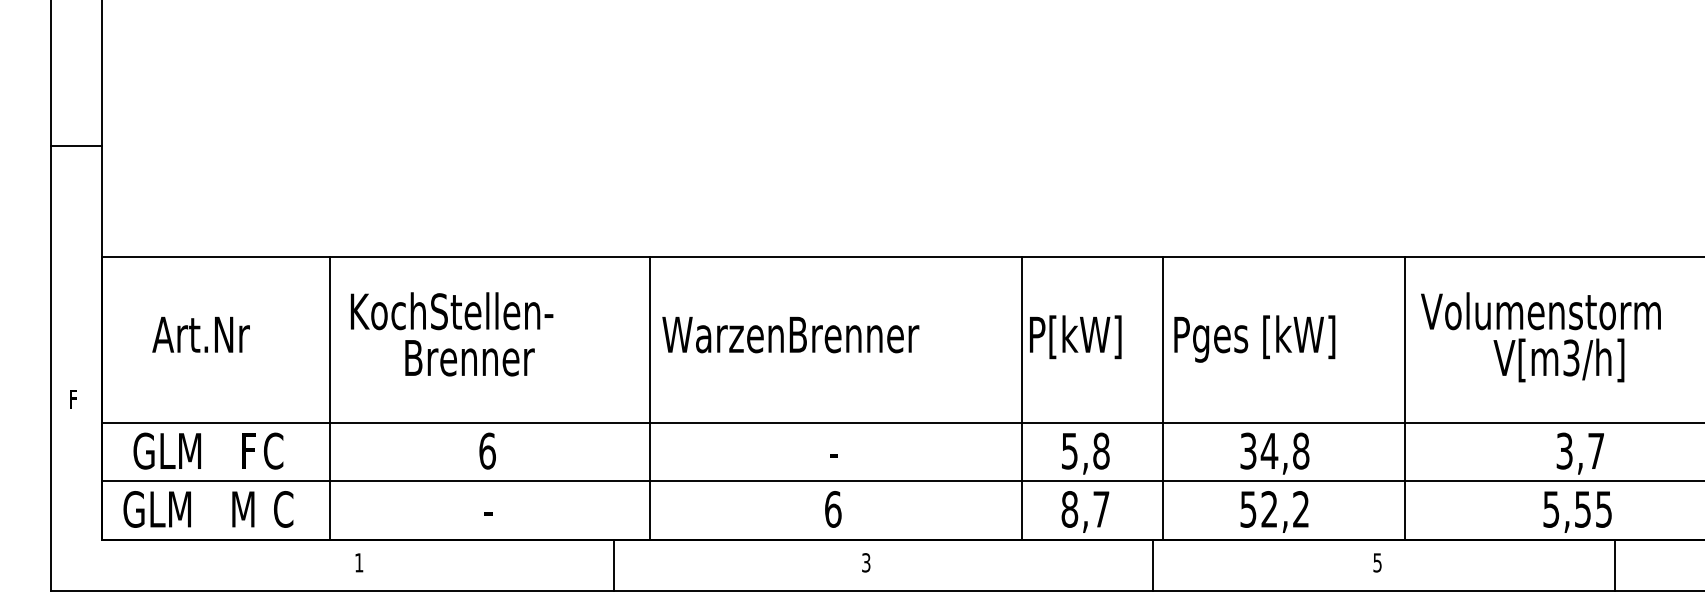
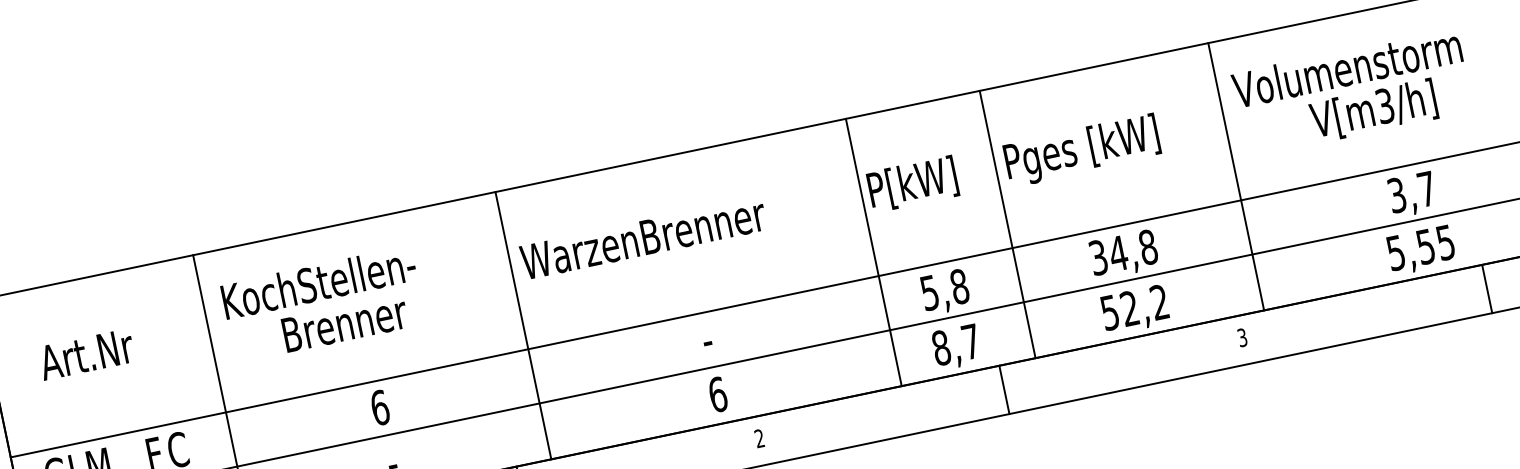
text: (866, 562) -> (759, 438), 3 -> 2
text: (1377, 562) -> (1242, 337), 5 -> 3
line: (1152, 564) -> (1003, 389), moved
line: (1615, 564) -> (1487, 288), moved

